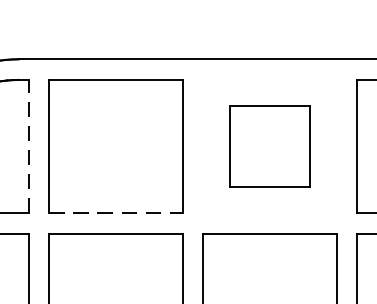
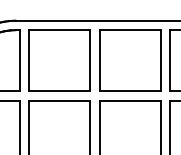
line: (29, 146) -> (20, 60), dashed -> solid
part: (270, 146) -> (130, 60), size x1.67
line: (117, 214) -> (60, 91), dashed -> solid

